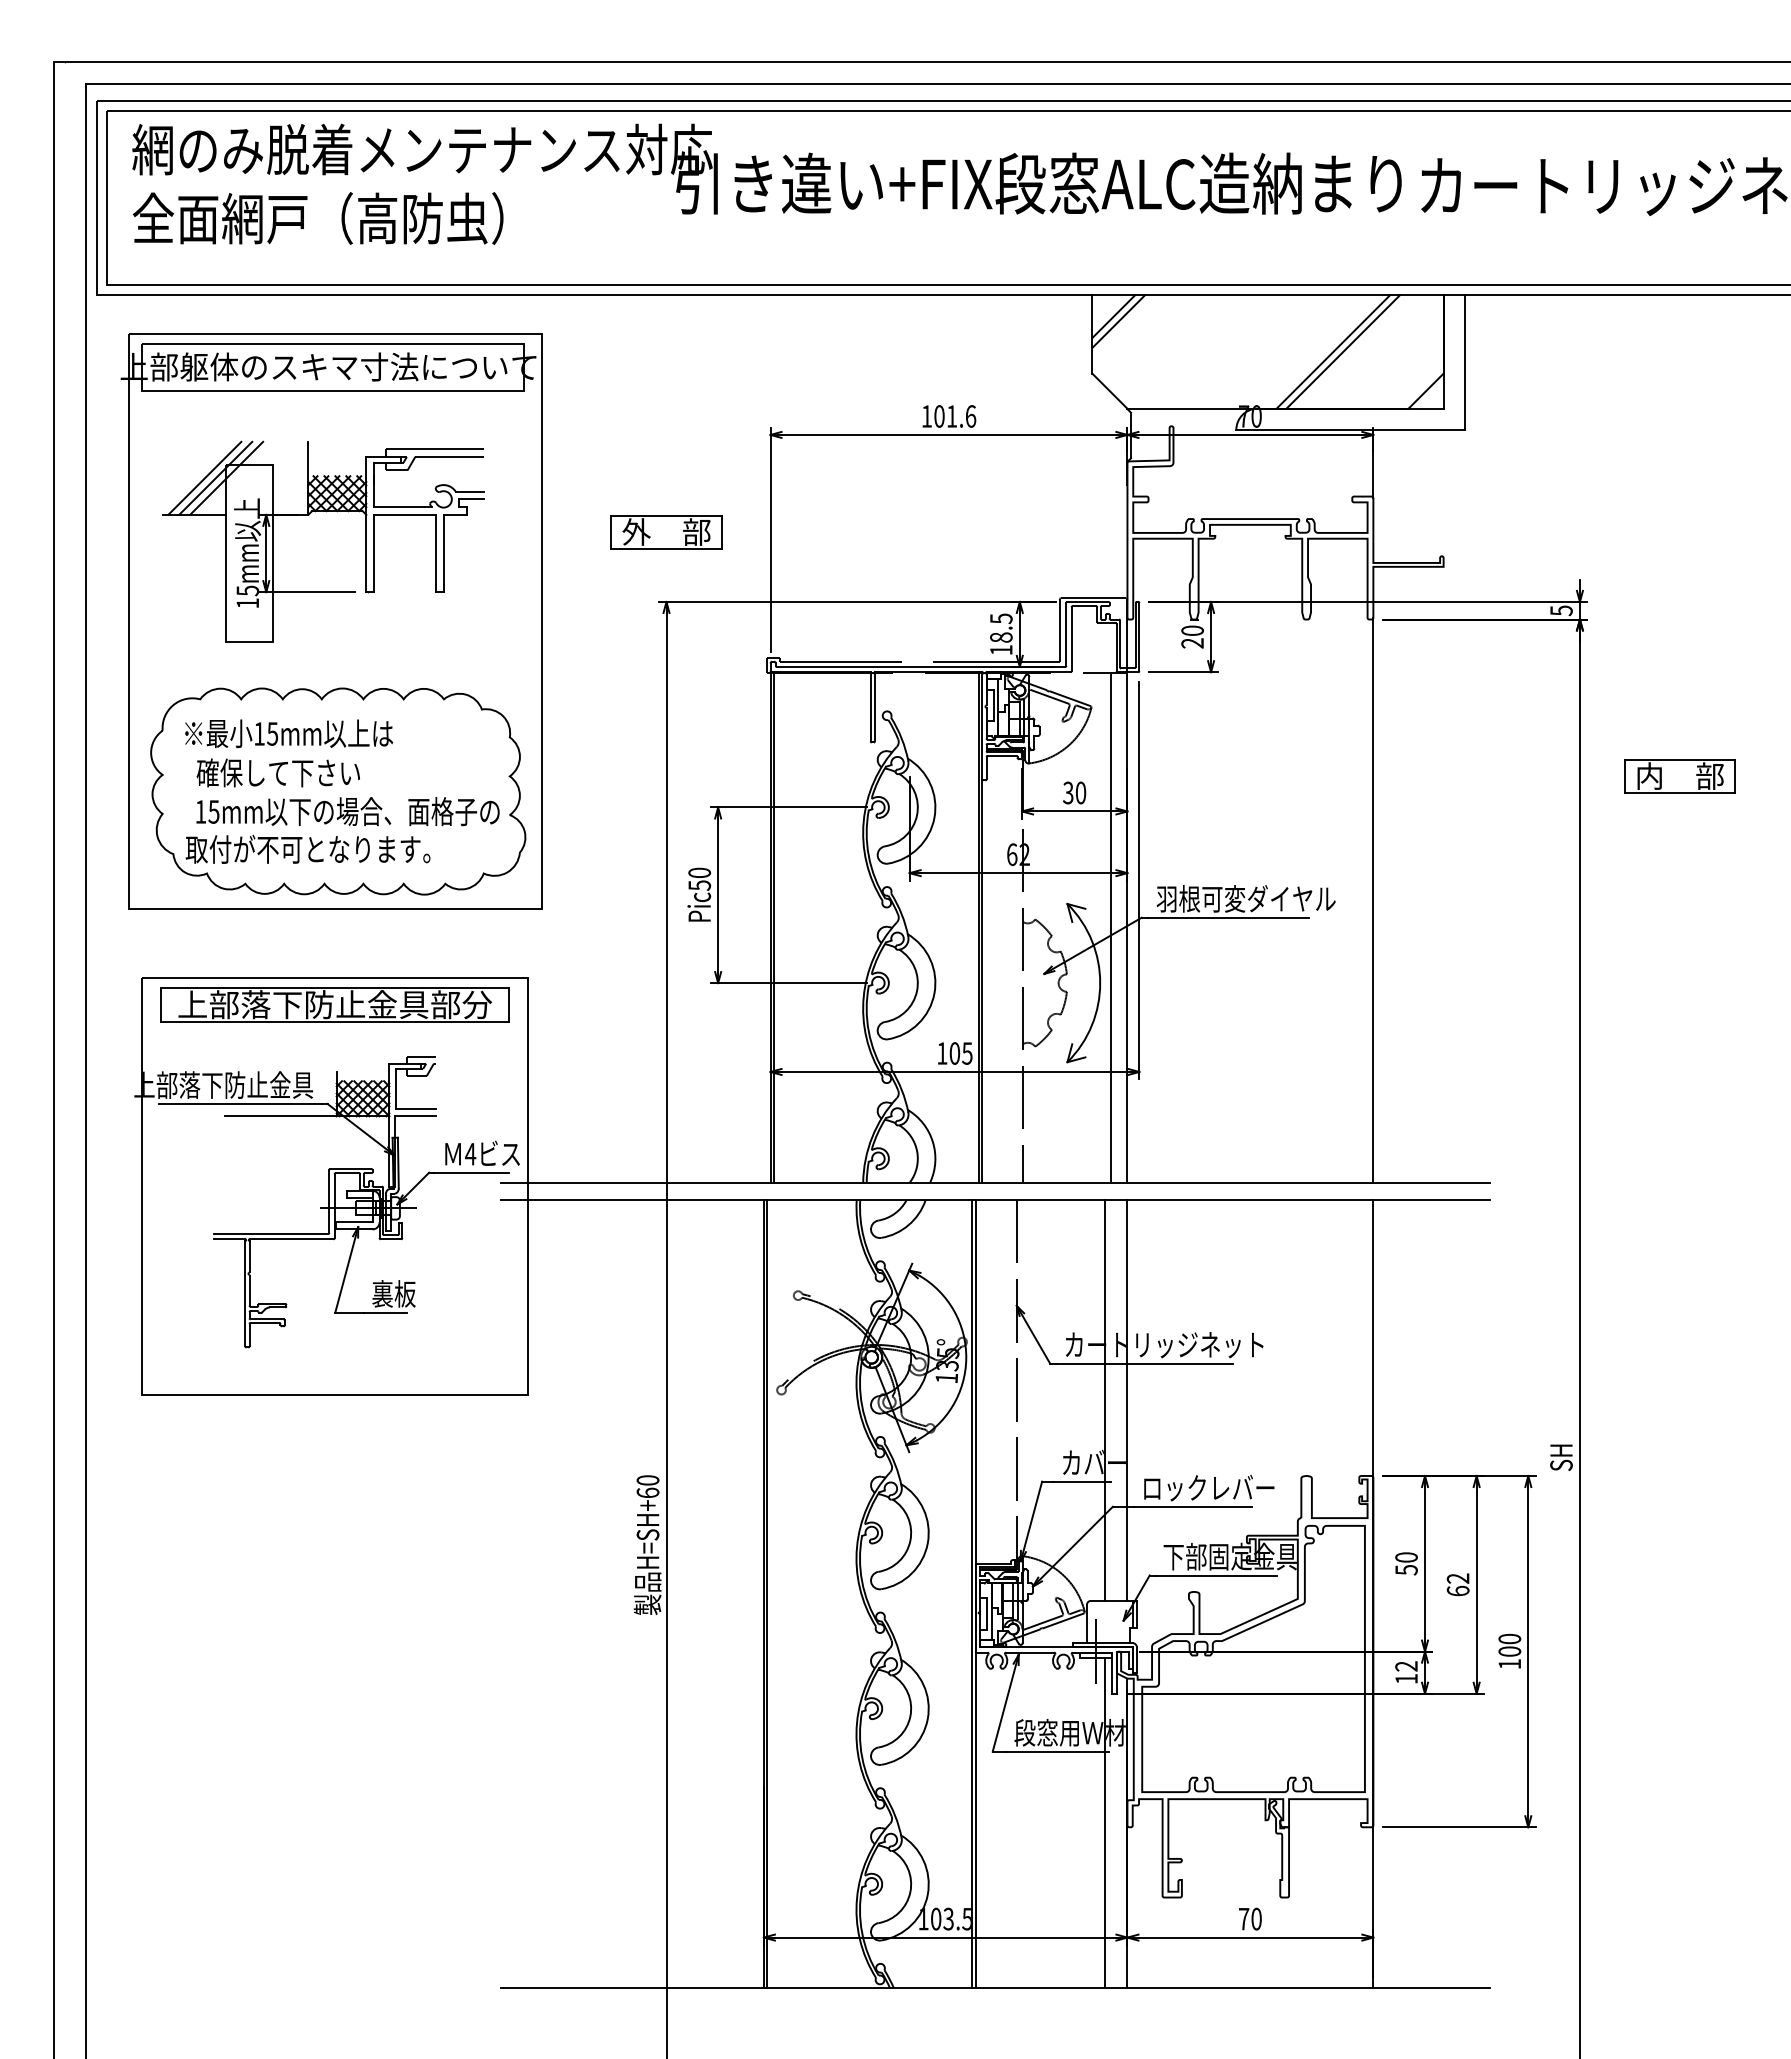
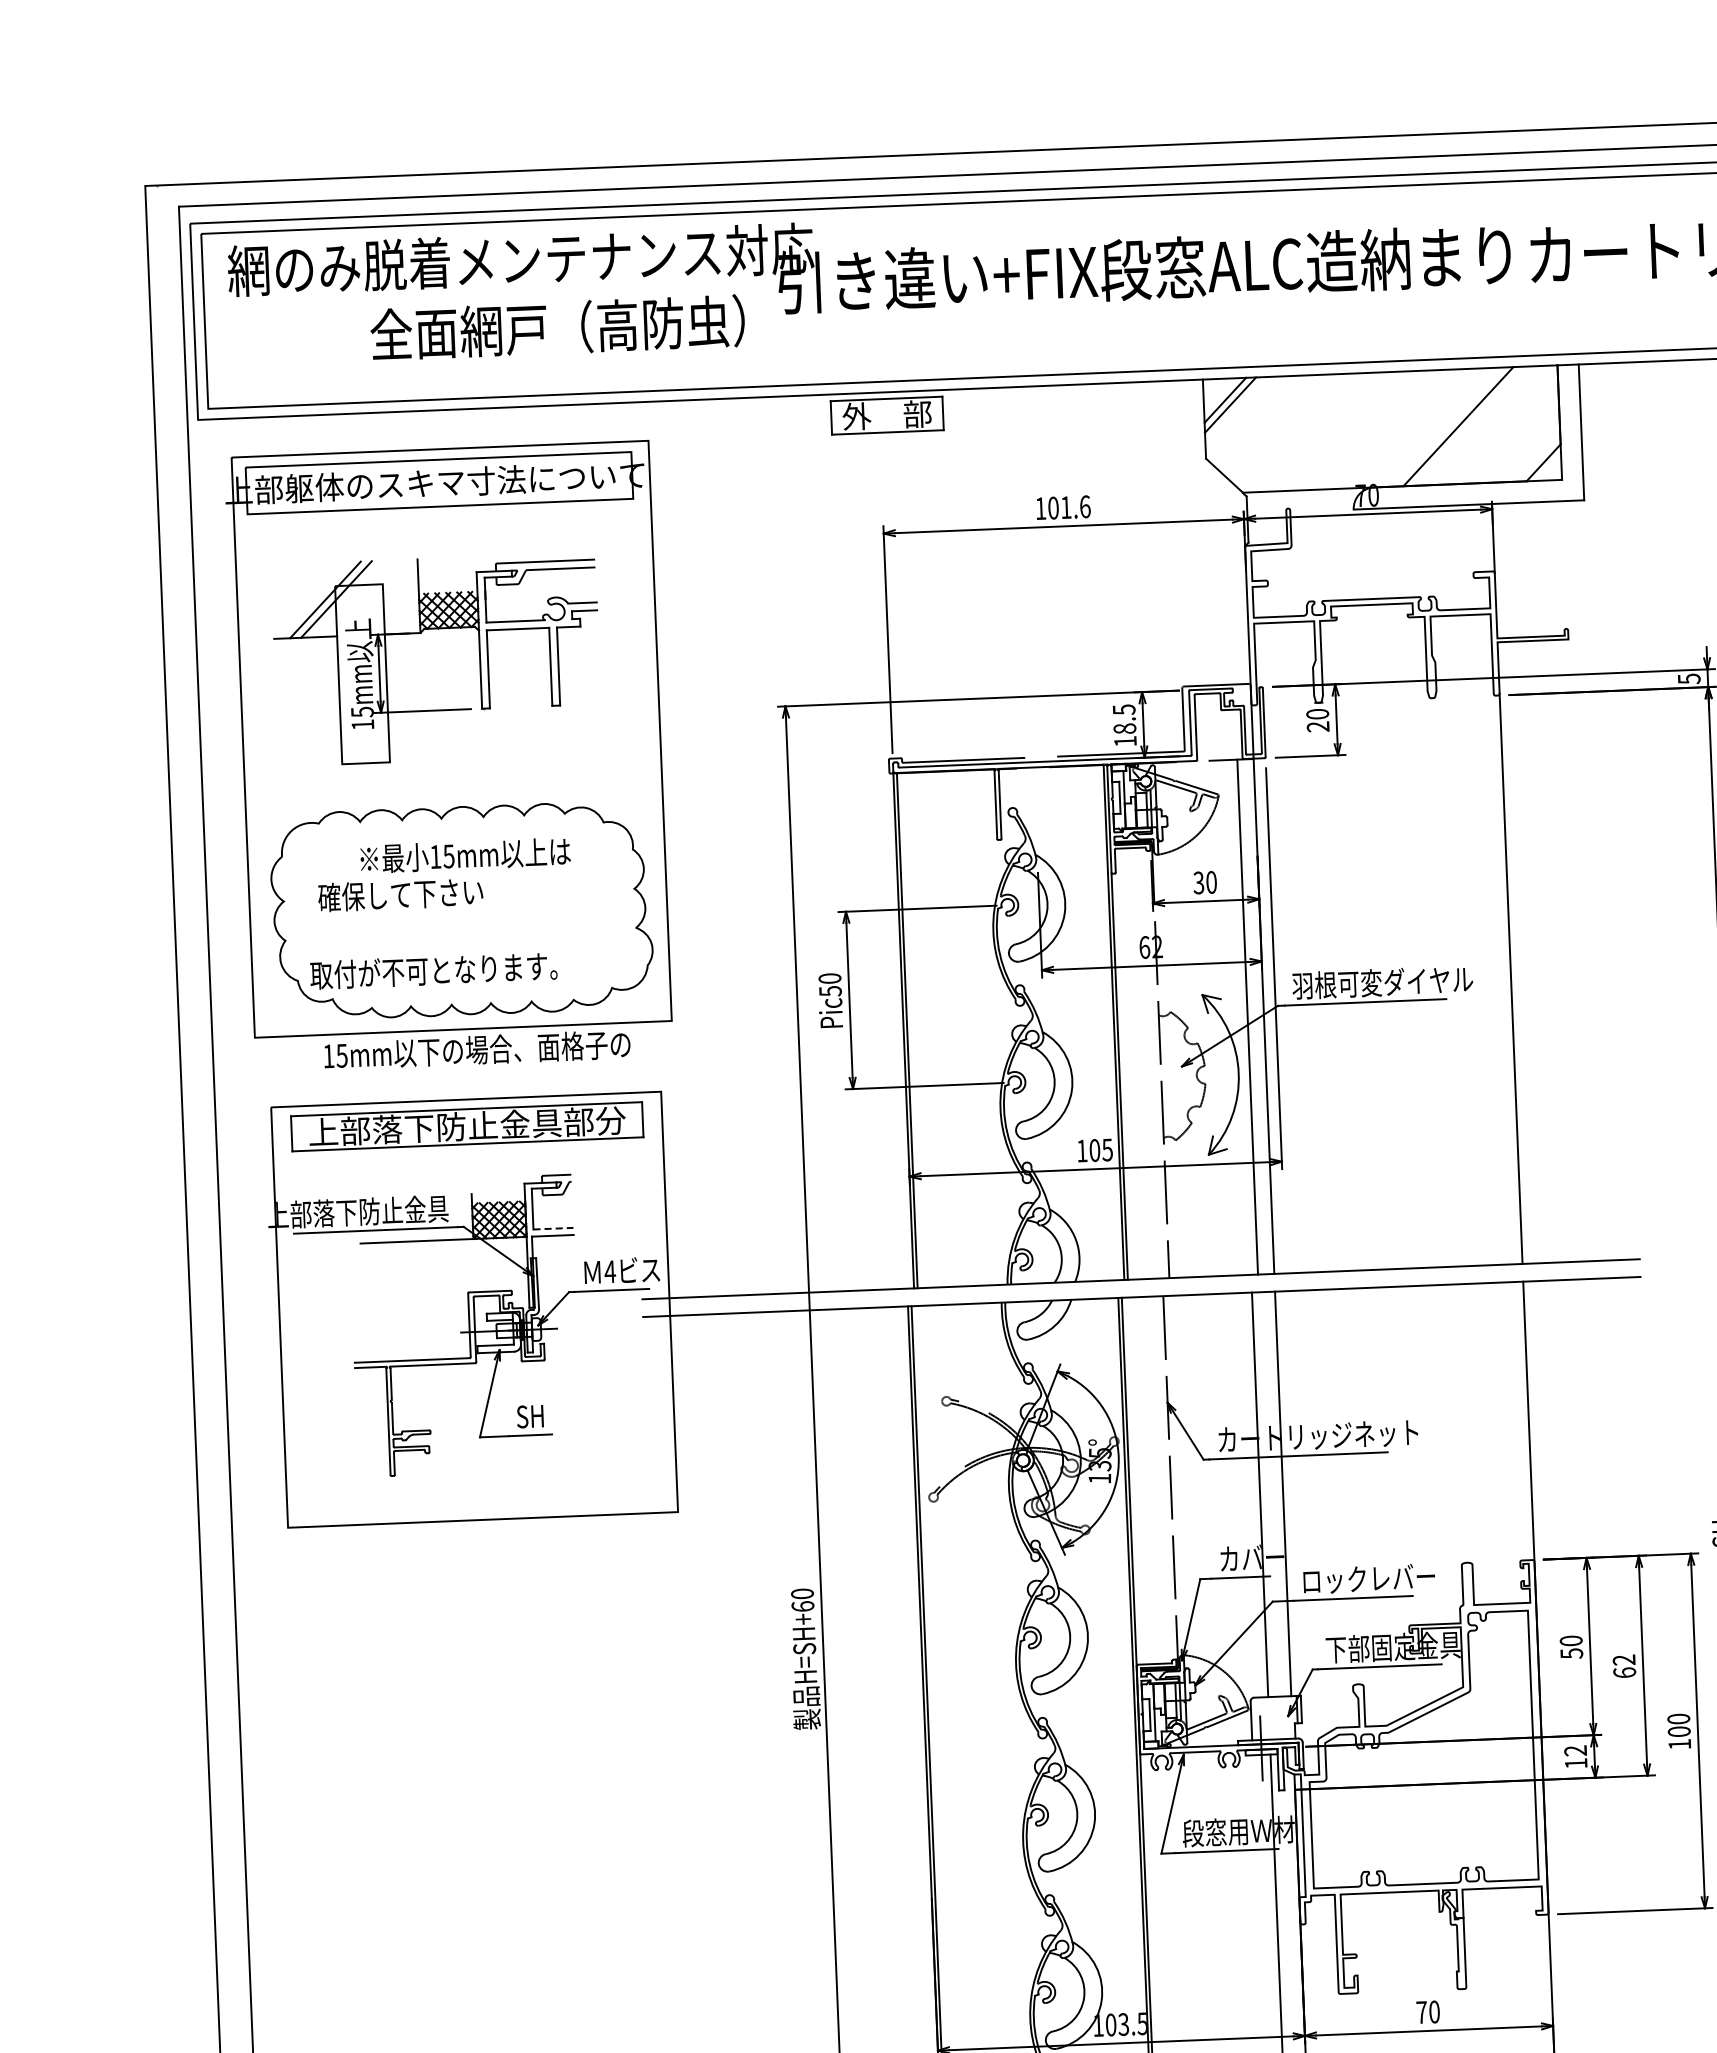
text: (317, 218) -> (556, 327), moved
line: (1333, 351) -> (1448, 426), removed
line: (204, 477) -> (314, 599), removed
part: (666, 532) -> (887, 415), moved
text: (289, 733) -> (465, 855), moved
text: (347, 811) -> (476, 1049), moved
line: (416, 1109) -> (553, 1228), solid -> dashed
text: (393, 1293) -> (537, 1415), 裏板 -> SH

